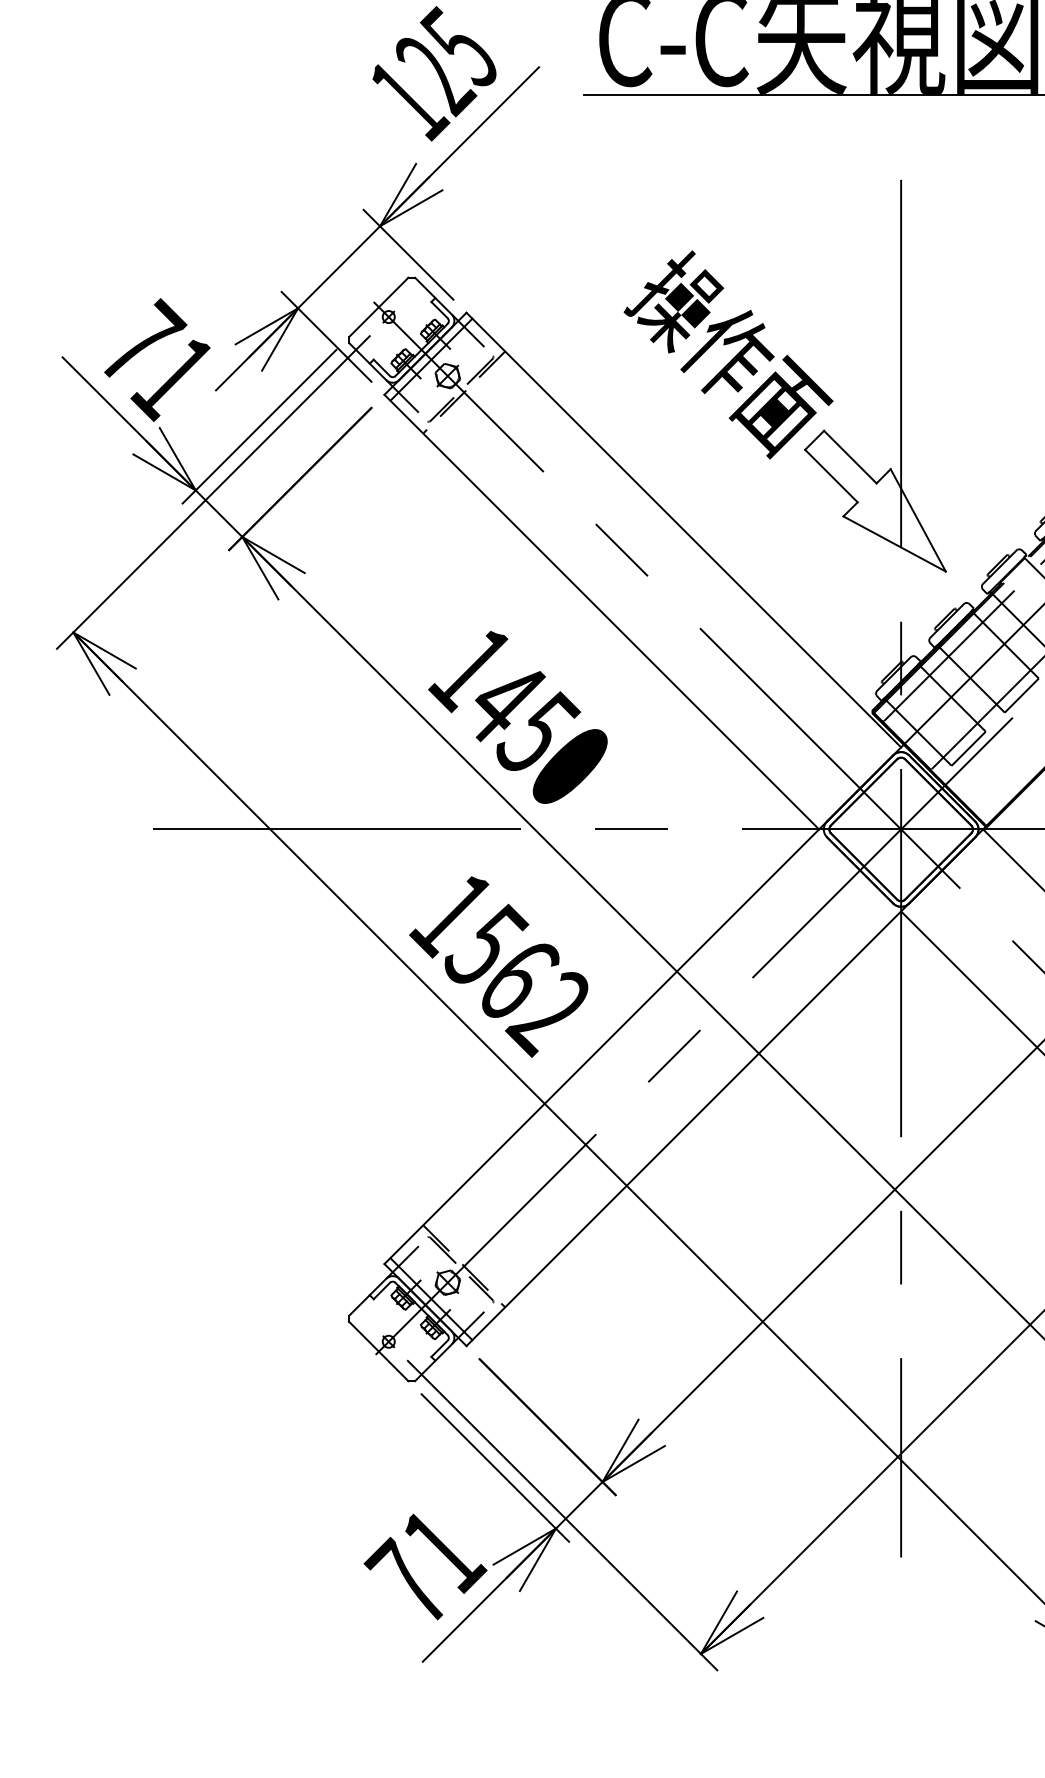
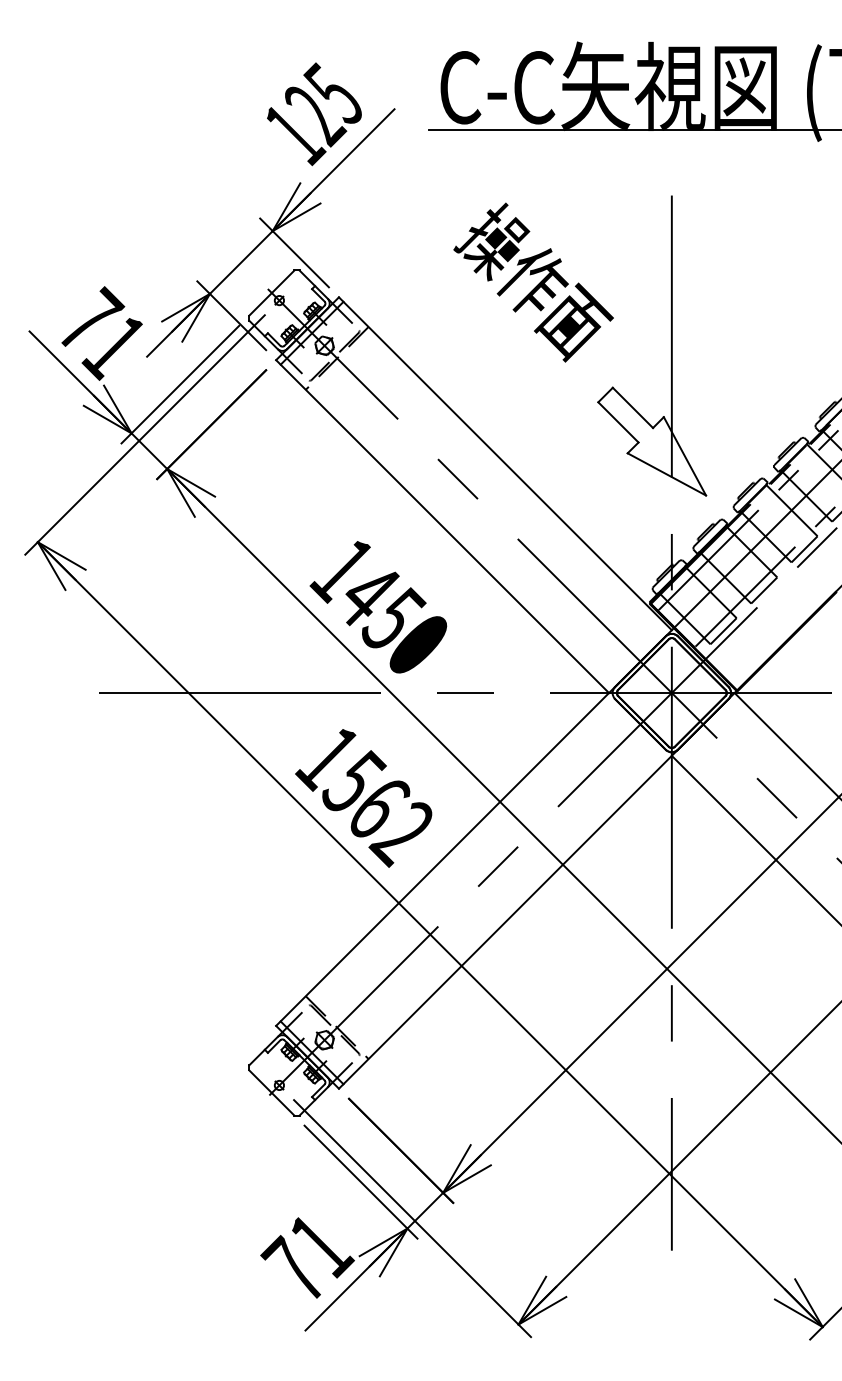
text: (728, 354) -> (533, 282), moved

